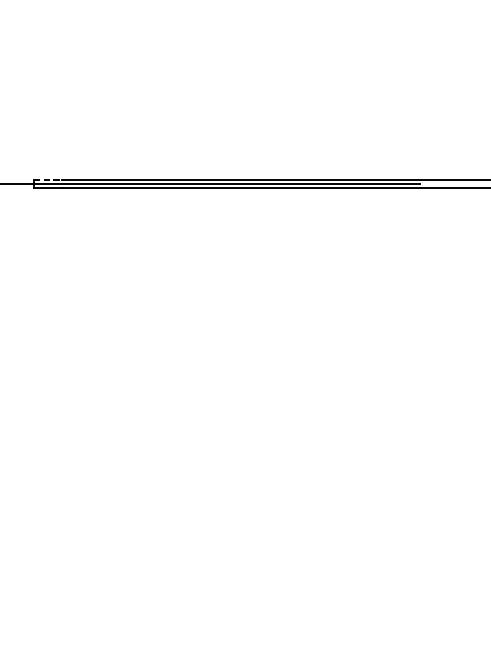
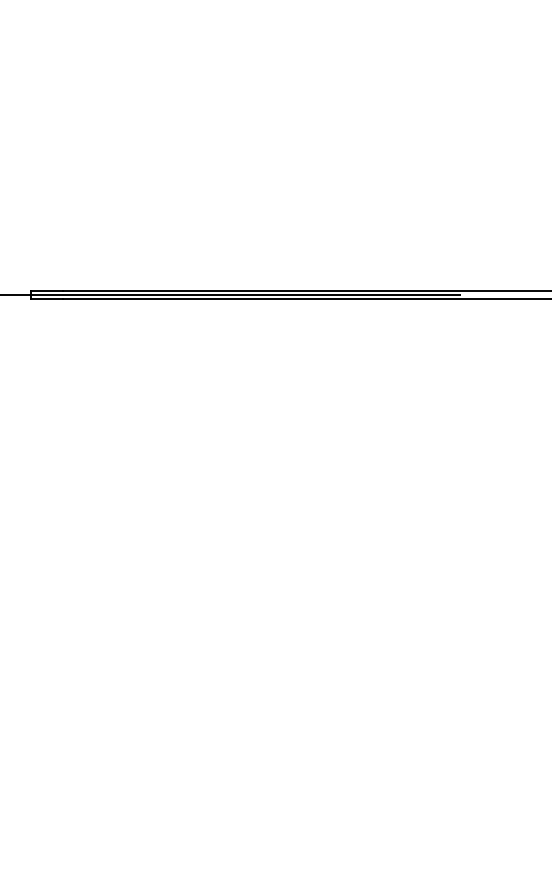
line: (48, 179) -> (47, 290), dashed -> solid

